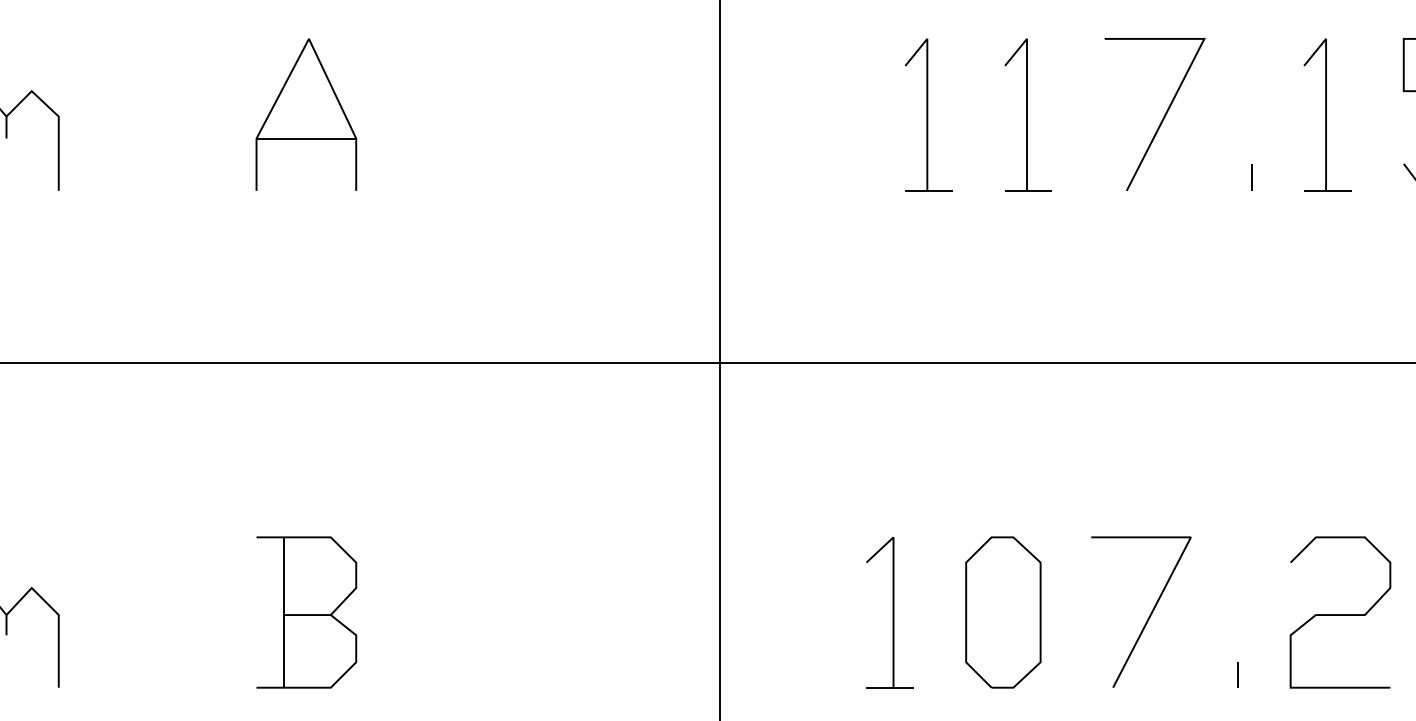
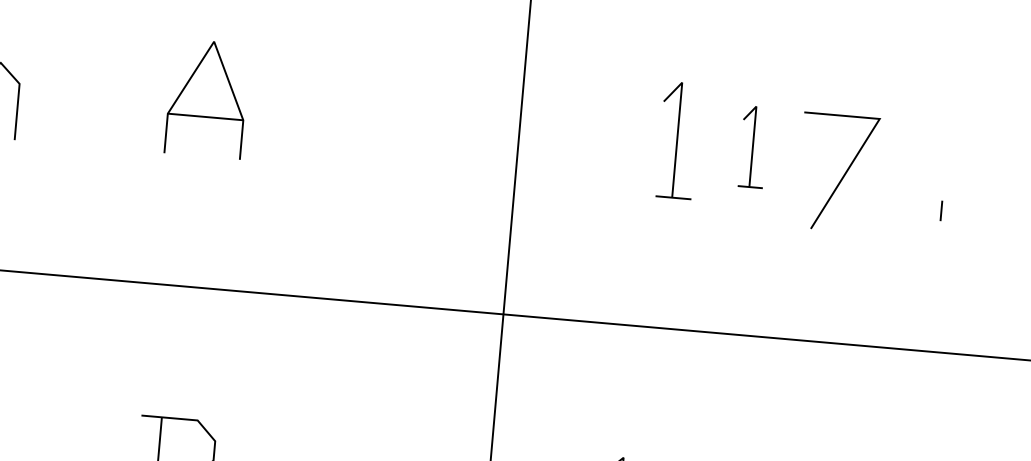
part: (1027, 114) -> (753, 146), size x0.7
part: (1327, 114) -> (980, 166), removed
line: (1162, 118) -> (842, 176), moved
line: (1251, 177) -> (941, 211), moved

